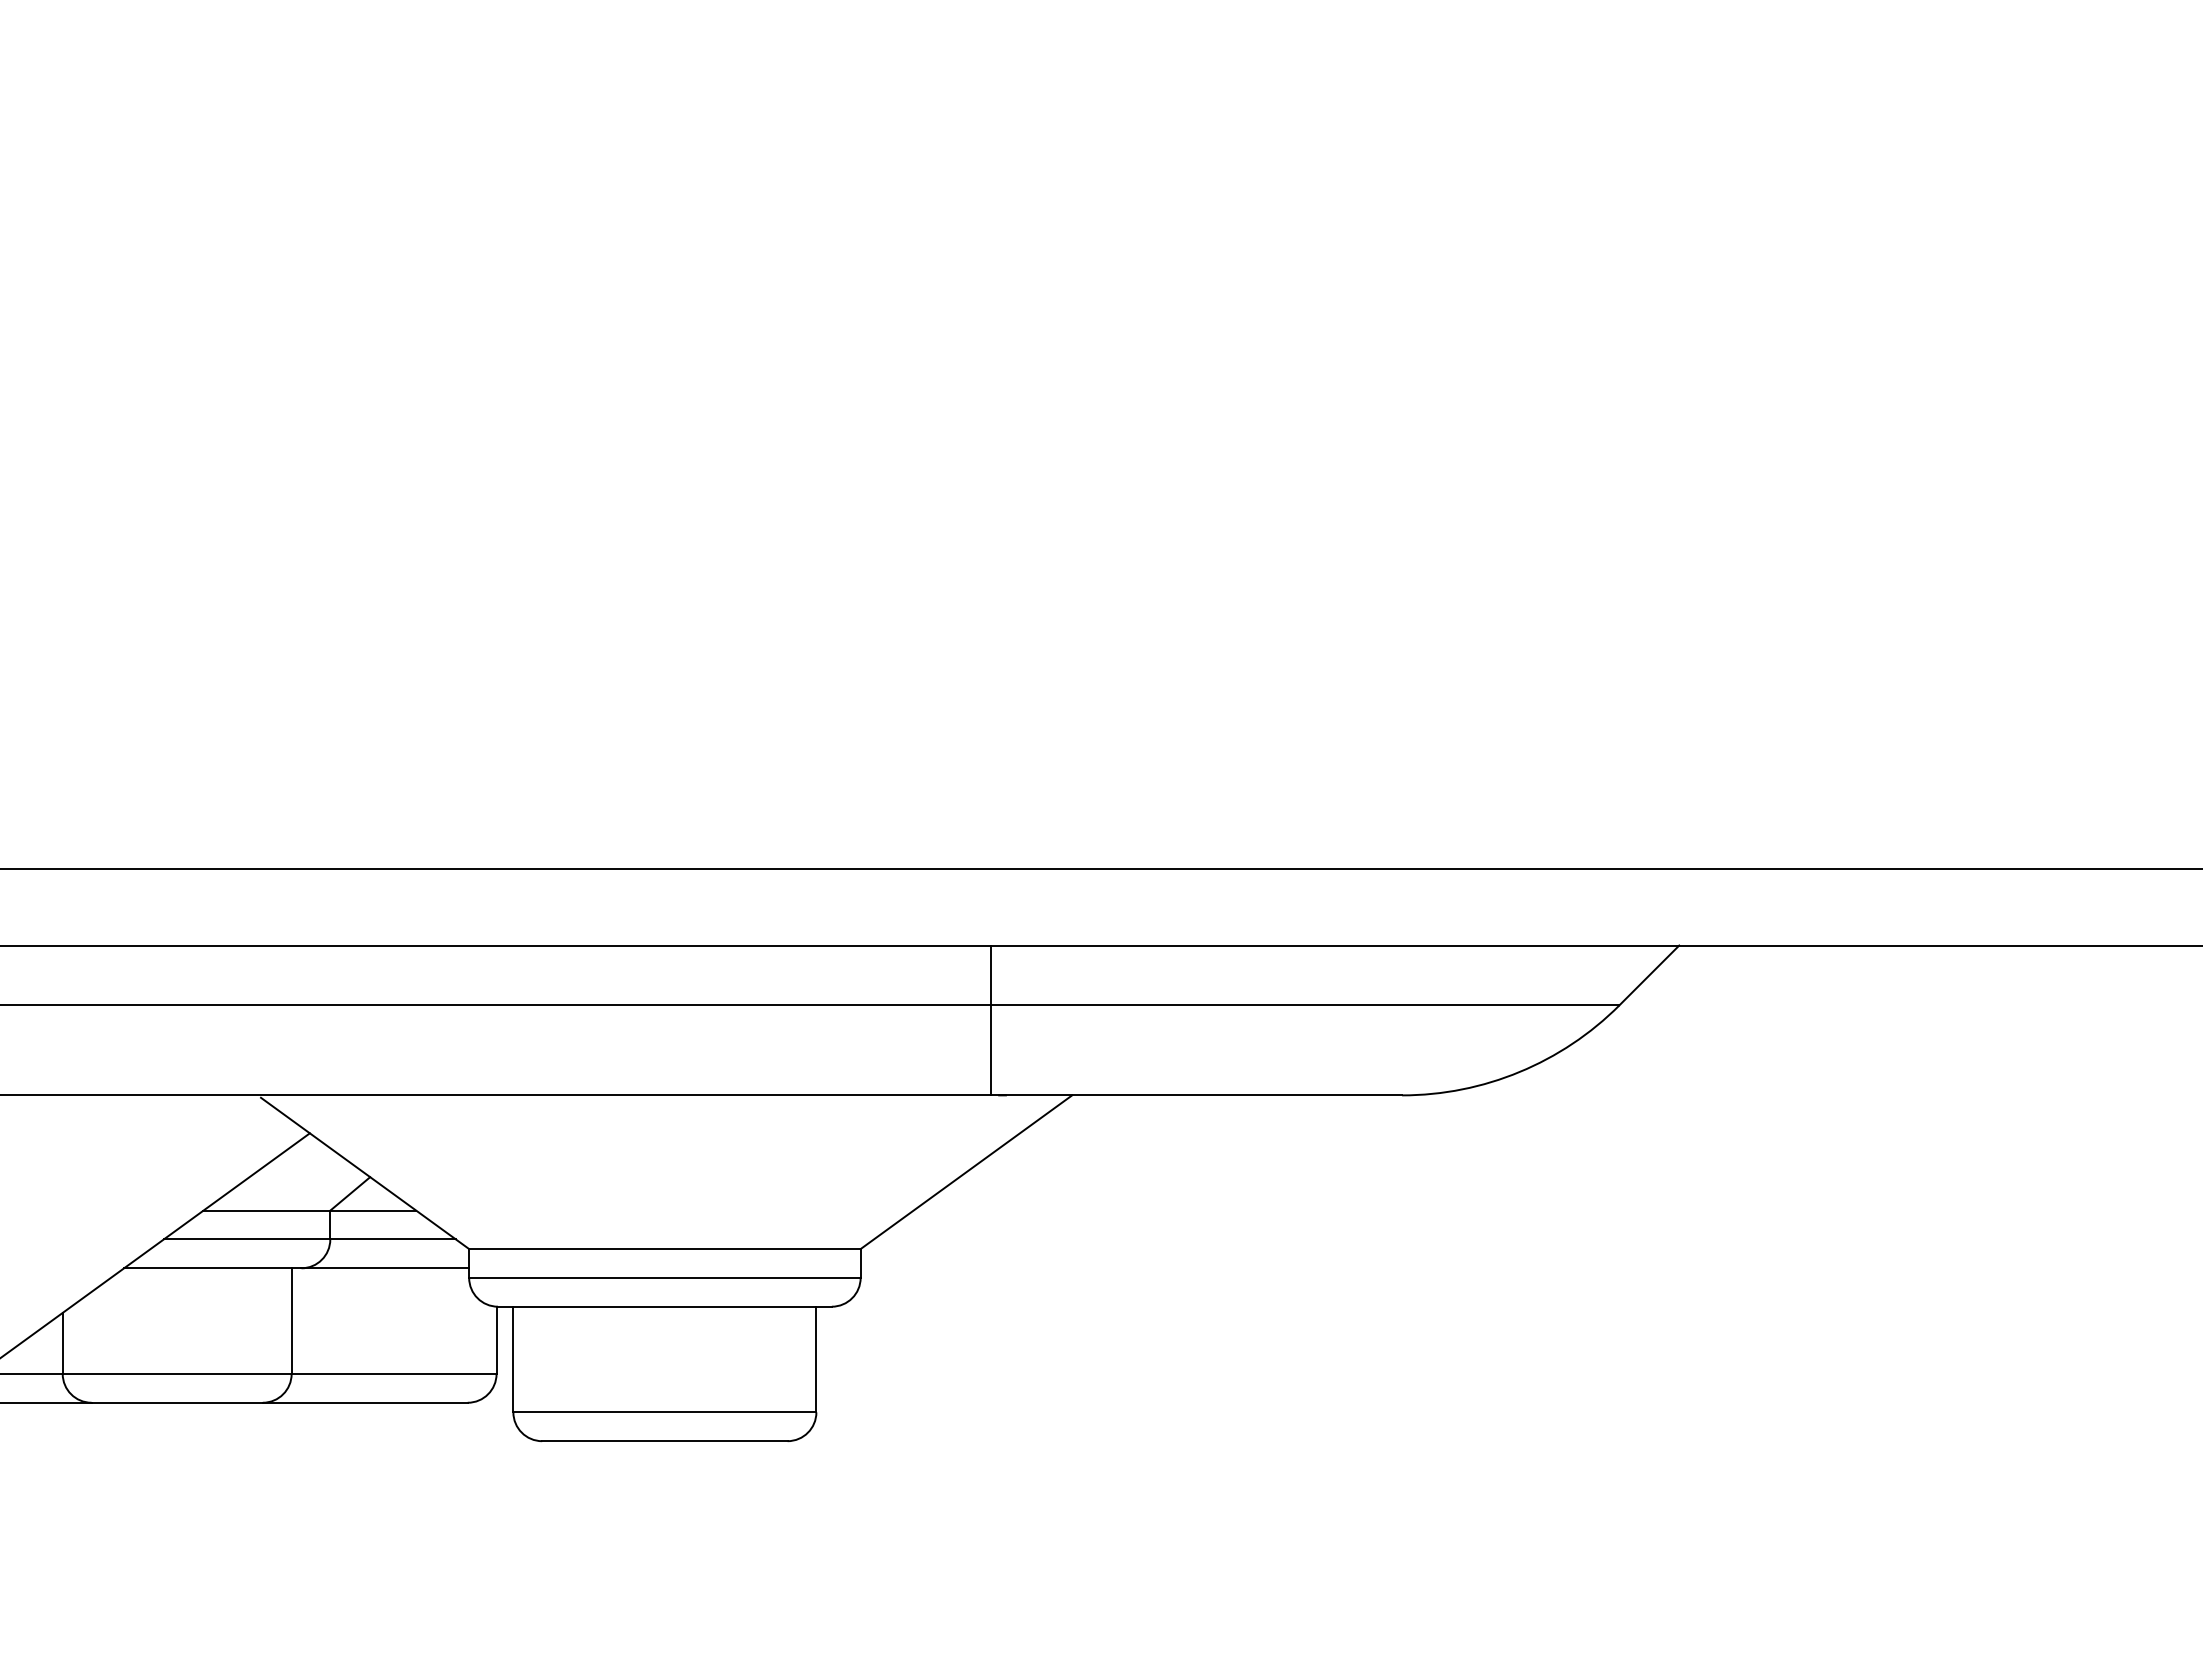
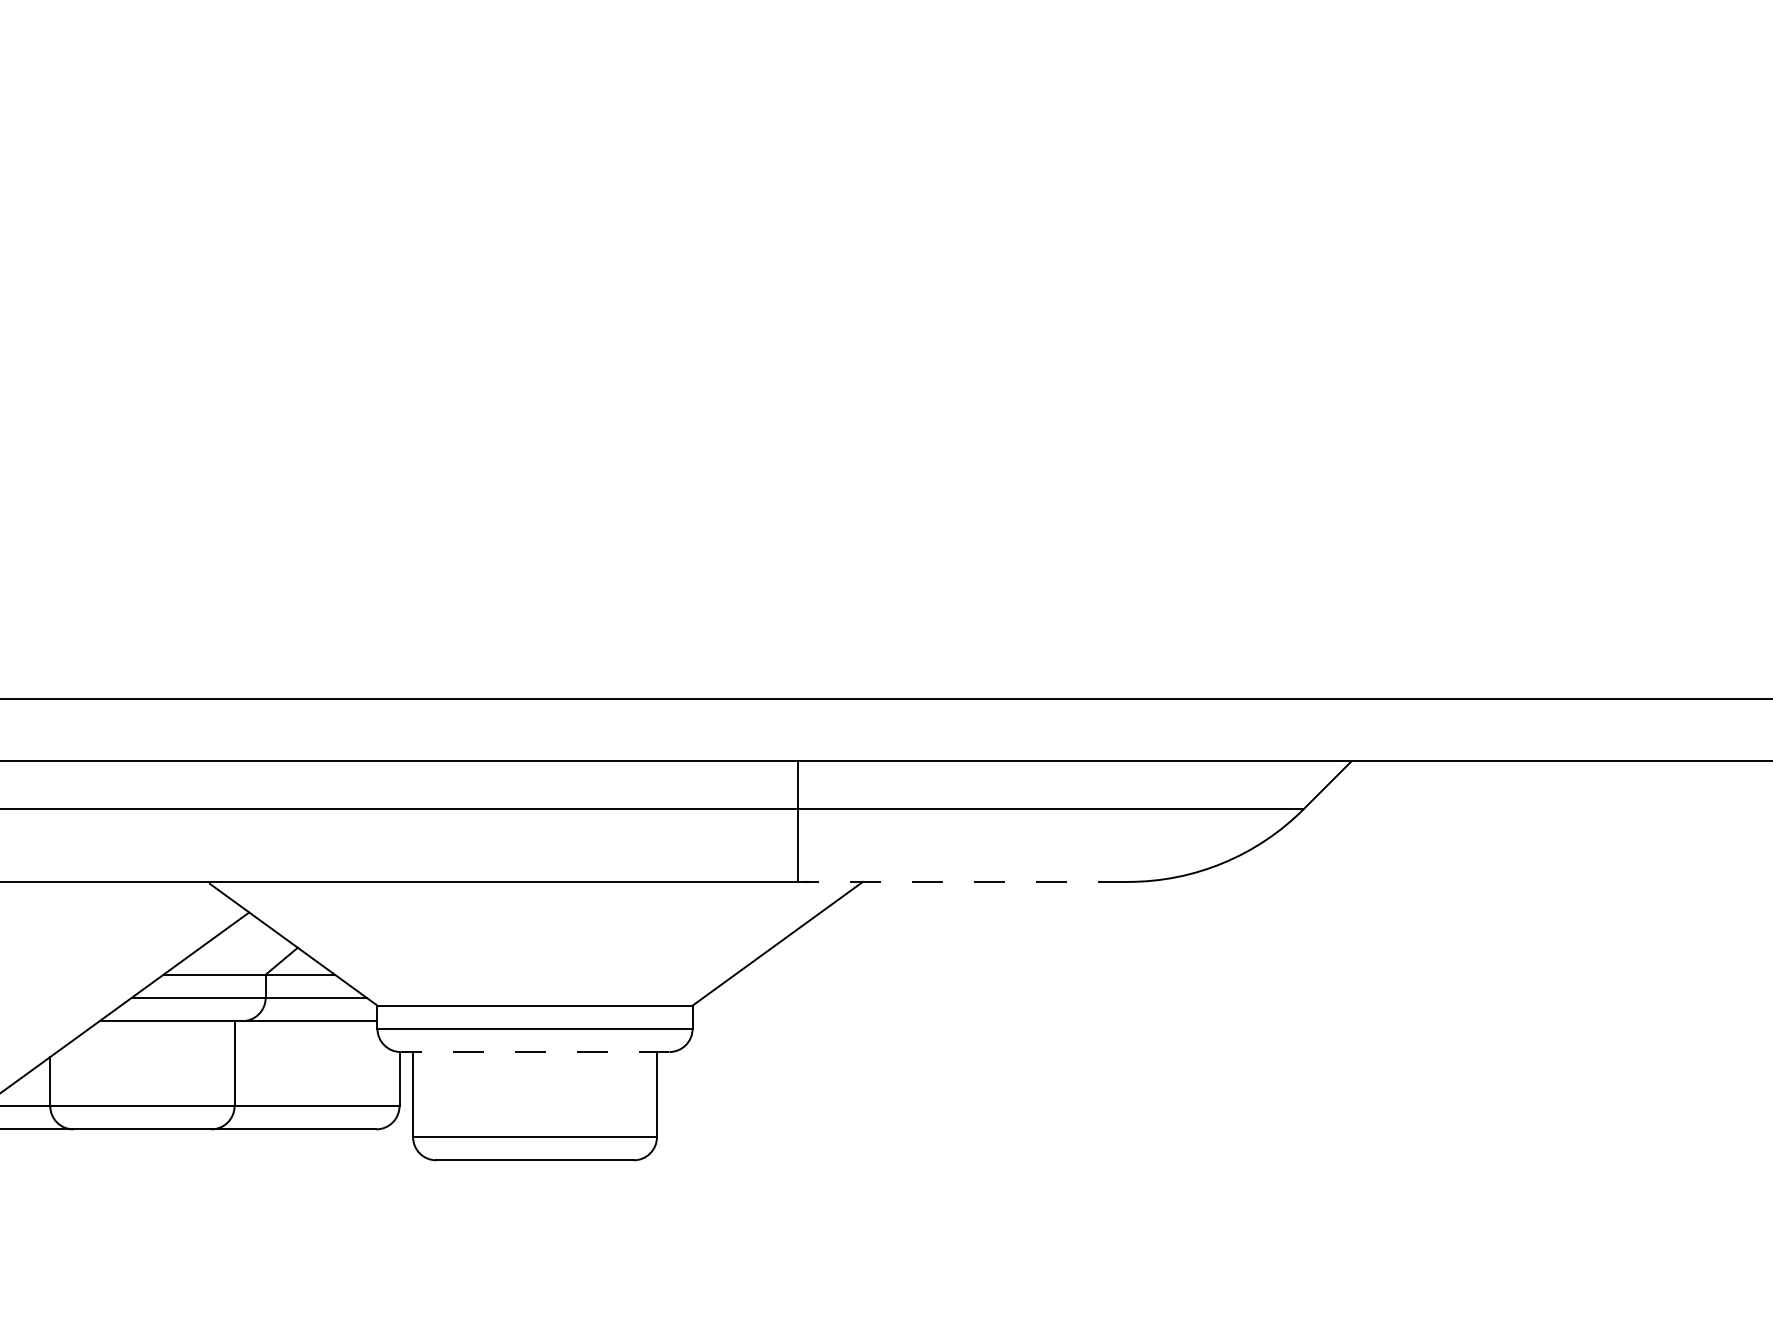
line: (1196, 1095) -> (962, 882), solid -> dashed
line: (664, 1306) -> (534, 1051), solid -> dashed

